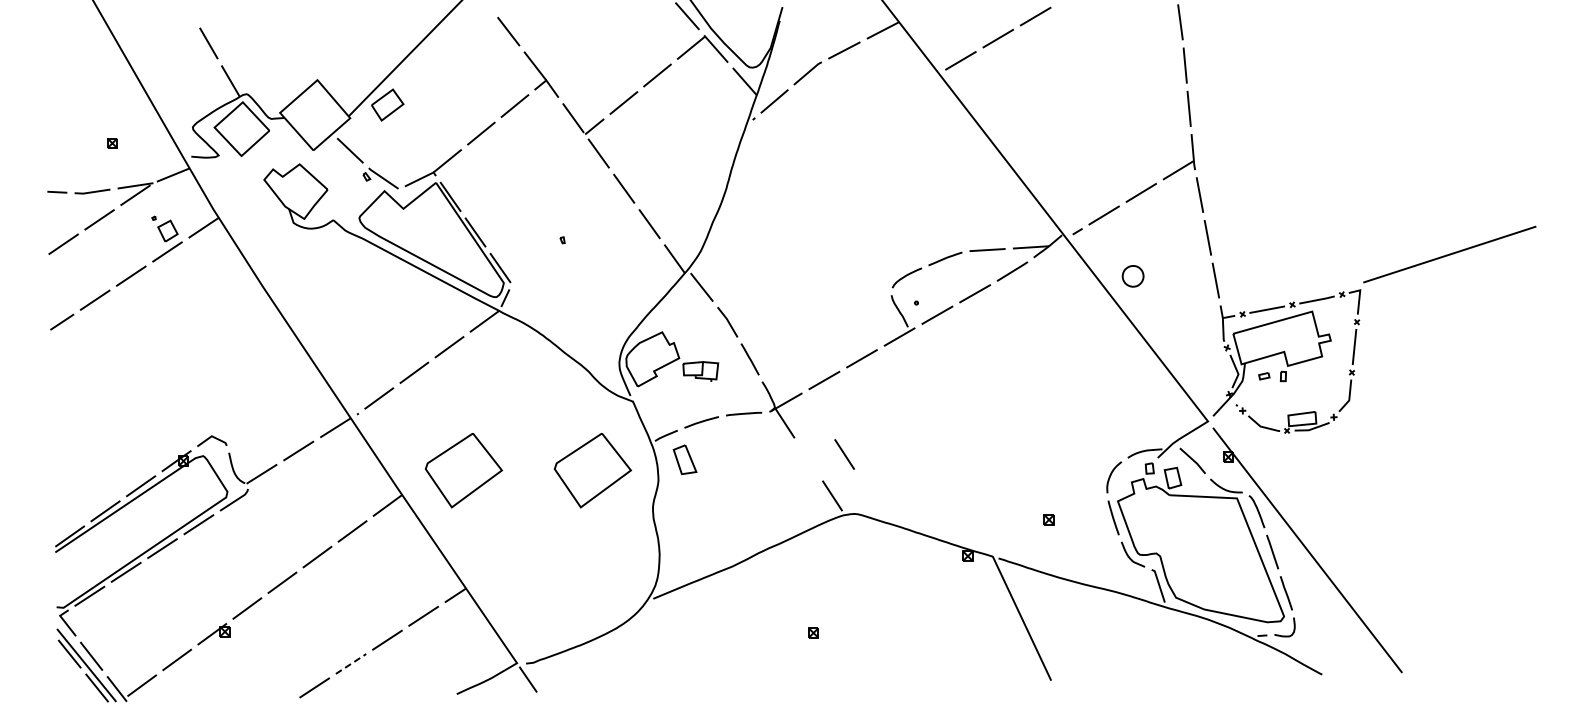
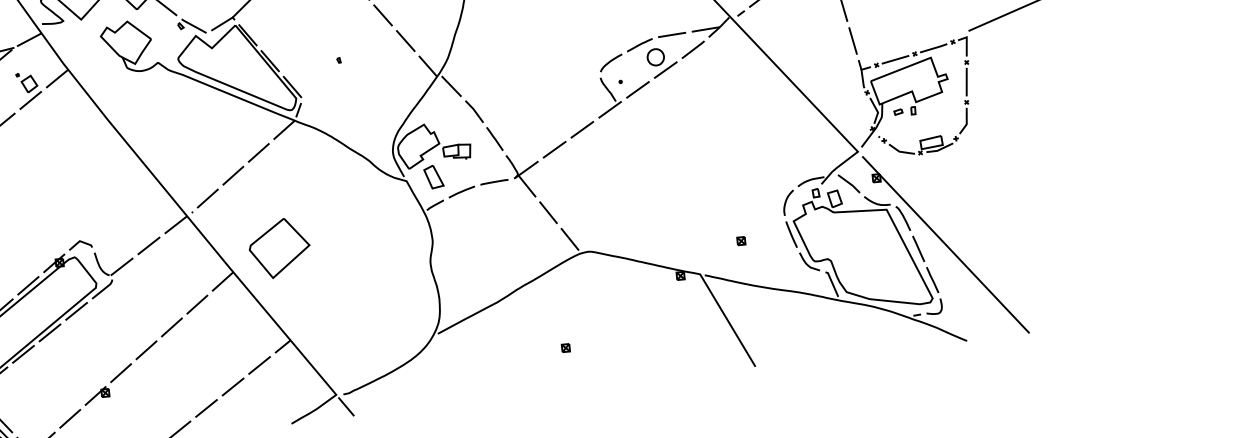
part: (1132, 276) -> (655, 57), moved
line: (844, 454) -> (548, 212), moved
part: (684, 459) -> (433, 176), moved
part: (592, 470) -> (380, 238), removed
line: (351, 663) -> (206, 408), dashed -> solid

